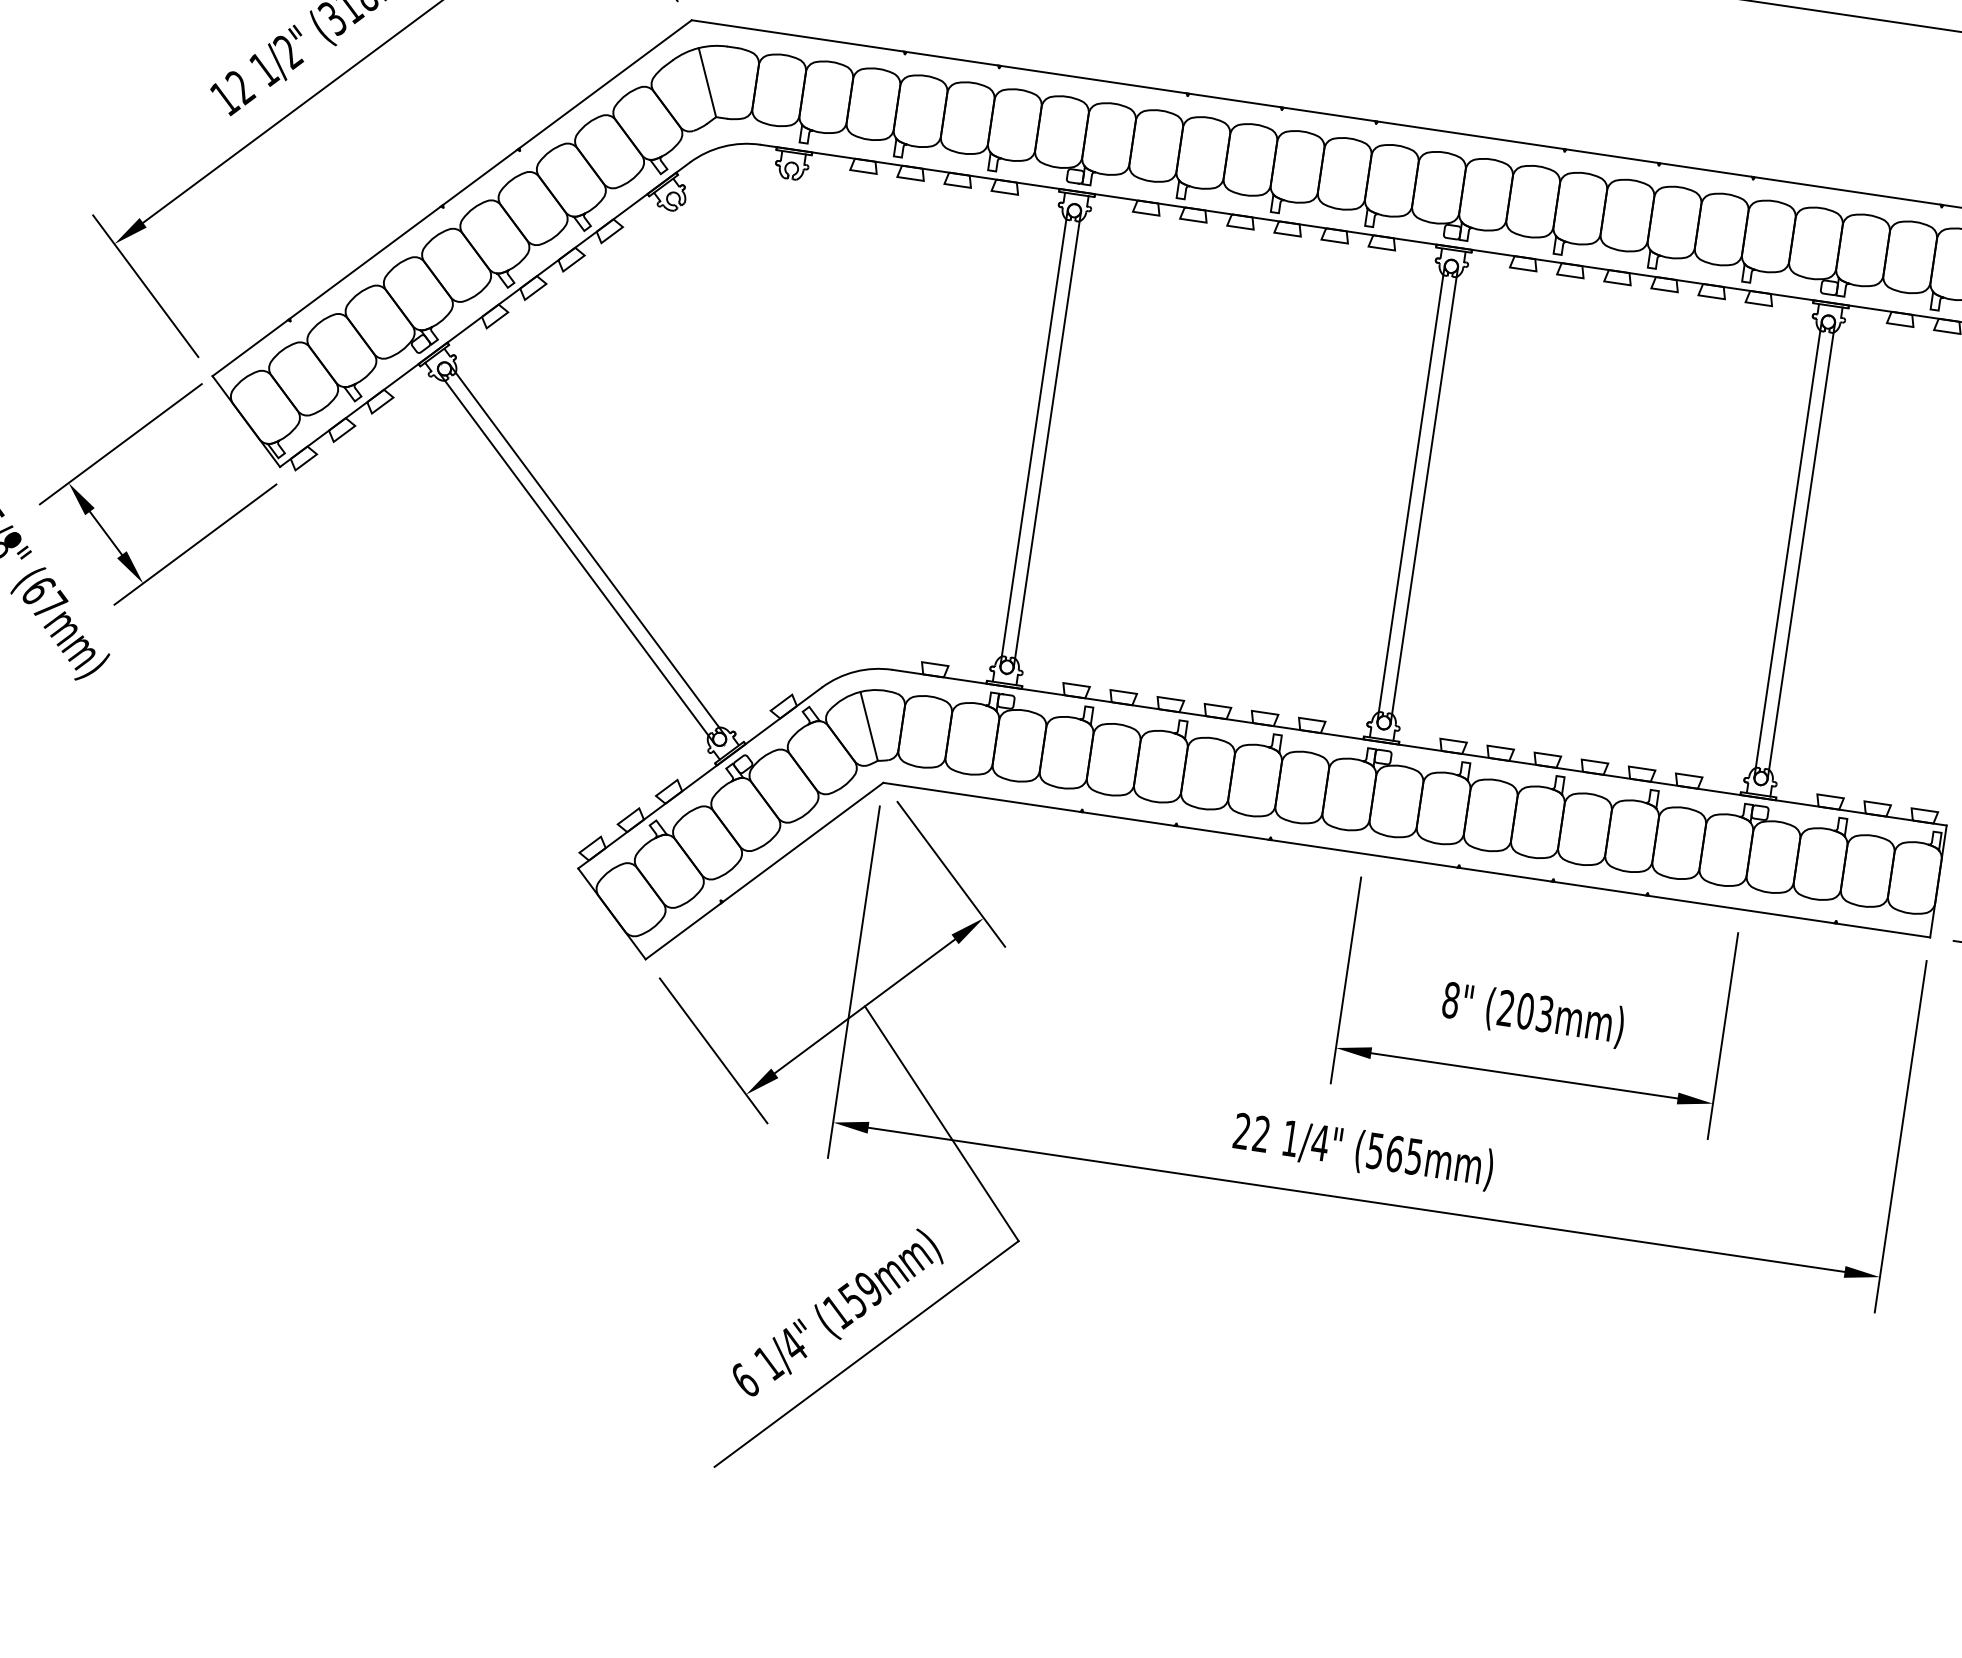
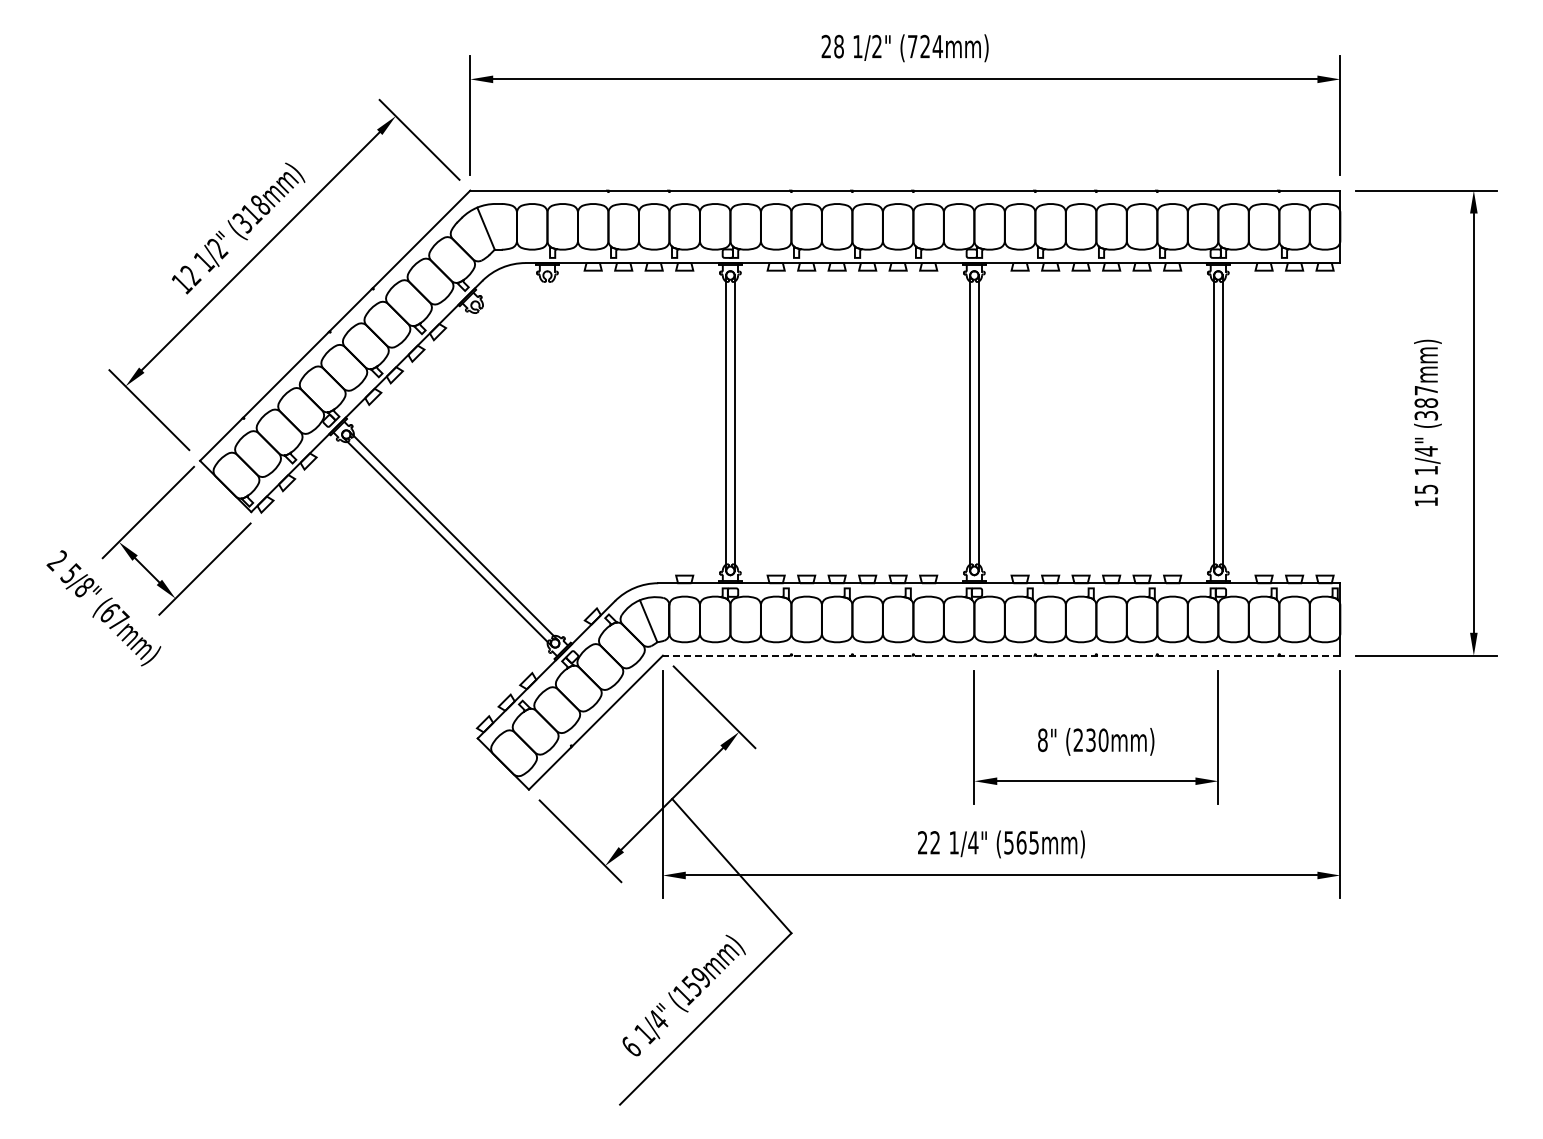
line: (1406, 859) -> (1001, 655), solid -> dashed
text: (1535, 1013) -> (1097, 740), (203mm) -> (230mm)

